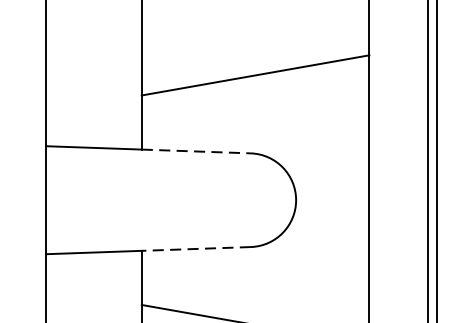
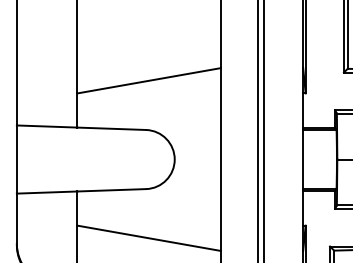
line: (197, 151) -> (112, 128), dashed -> solid
line: (195, 249) -> (111, 190), dashed -> solid

